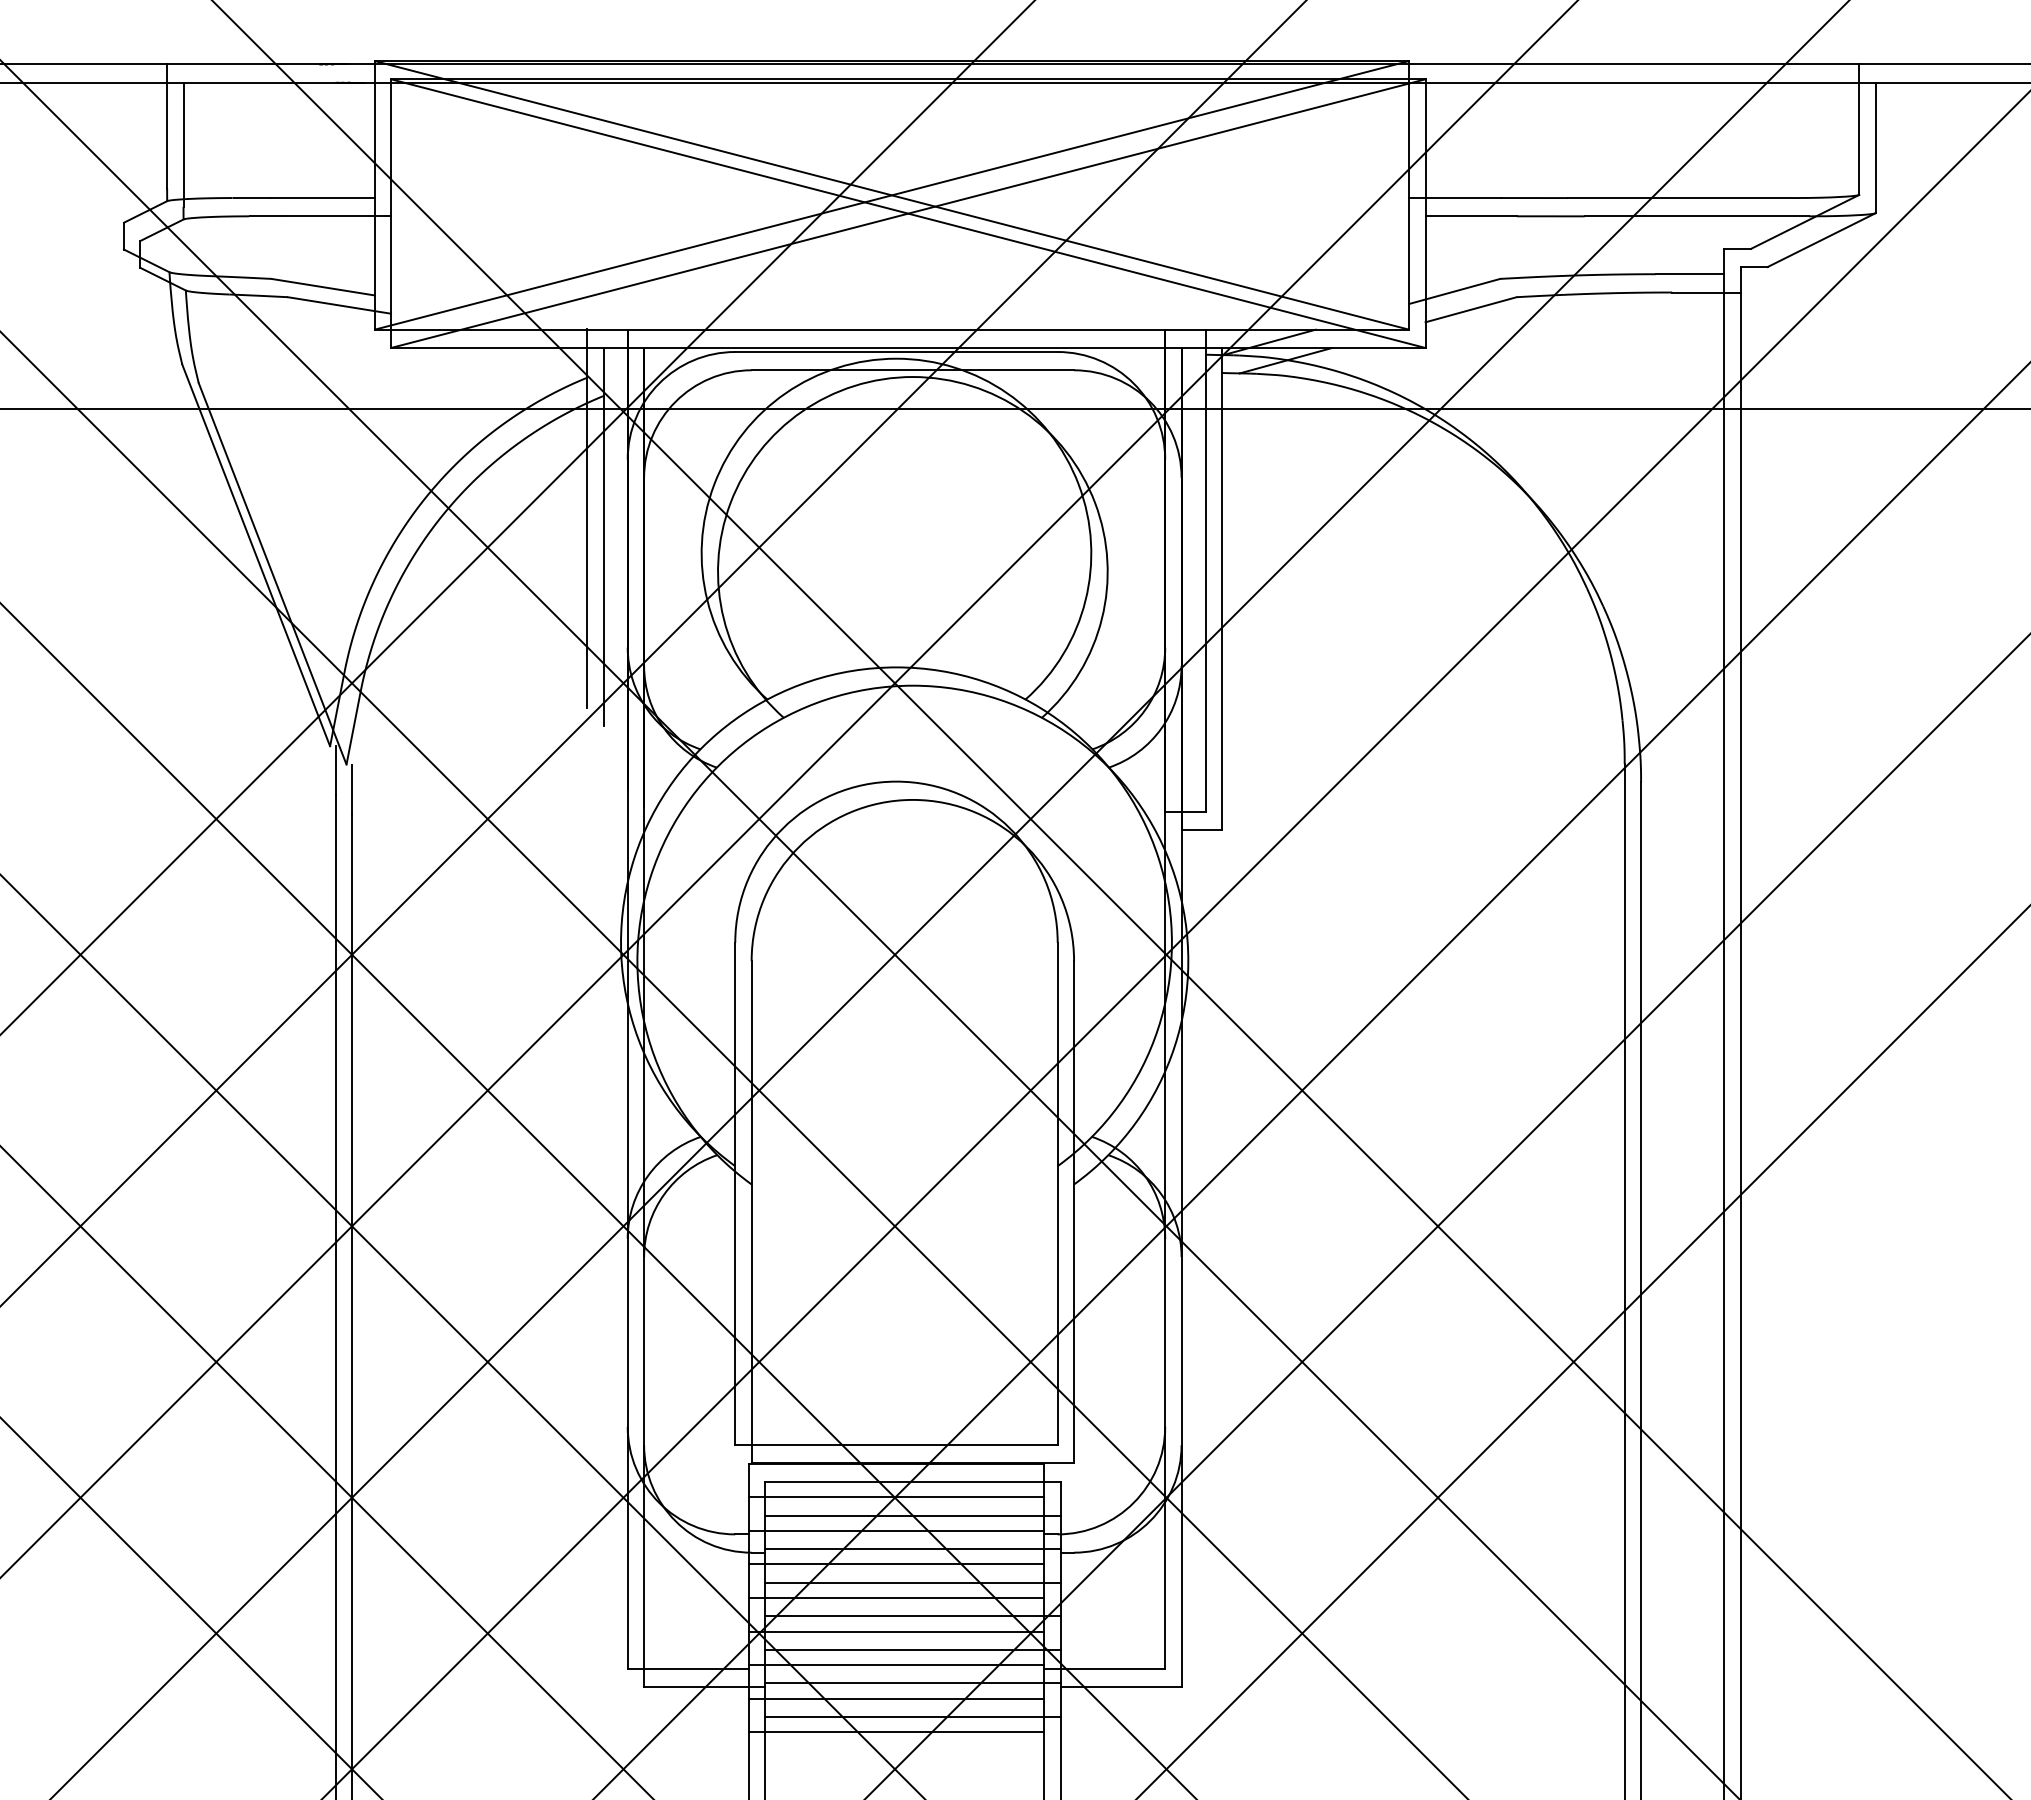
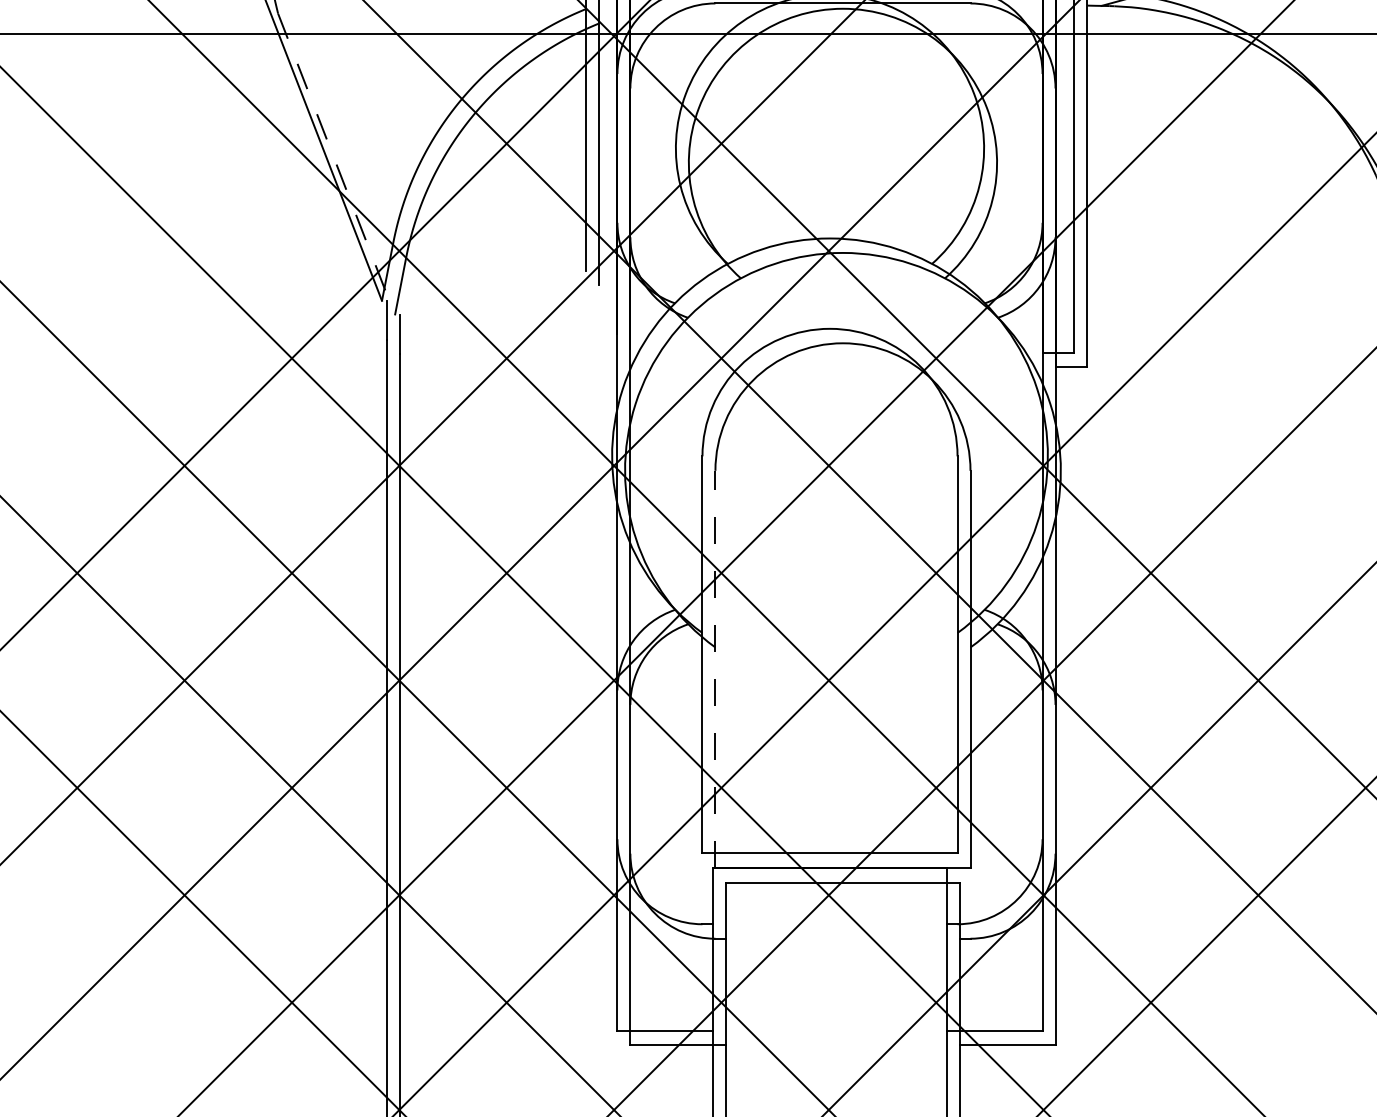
line: (272, 573) -> (336, 164), solid -> dashed
line: (751, 1212) -> (715, 669), solid -> dashed
line: (896, 1497) -> (830, 895), removed
line: (912, 1515) -> (842, 909), removed
line: (896, 1530) -> (830, 921), removed
line: (912, 1549) -> (842, 936), removed
line: (896, 1564) -> (830, 948), removed
line: (912, 1582) -> (842, 962), removed
line: (896, 1597) -> (830, 974), removed
line: (912, 1616) -> (842, 989), removed
line: (896, 1631) -> (830, 1001), removed
line: (912, 1649) -> (842, 1015), removed
line: (896, 1665) -> (830, 1027), removed
line: (912, 1683) -> (842, 1042), removed
line: (896, 1698) -> (830, 1054), removed
line: (912, 1717) -> (842, 1069), removed
line: (896, 1732) -> (830, 1080), removed

